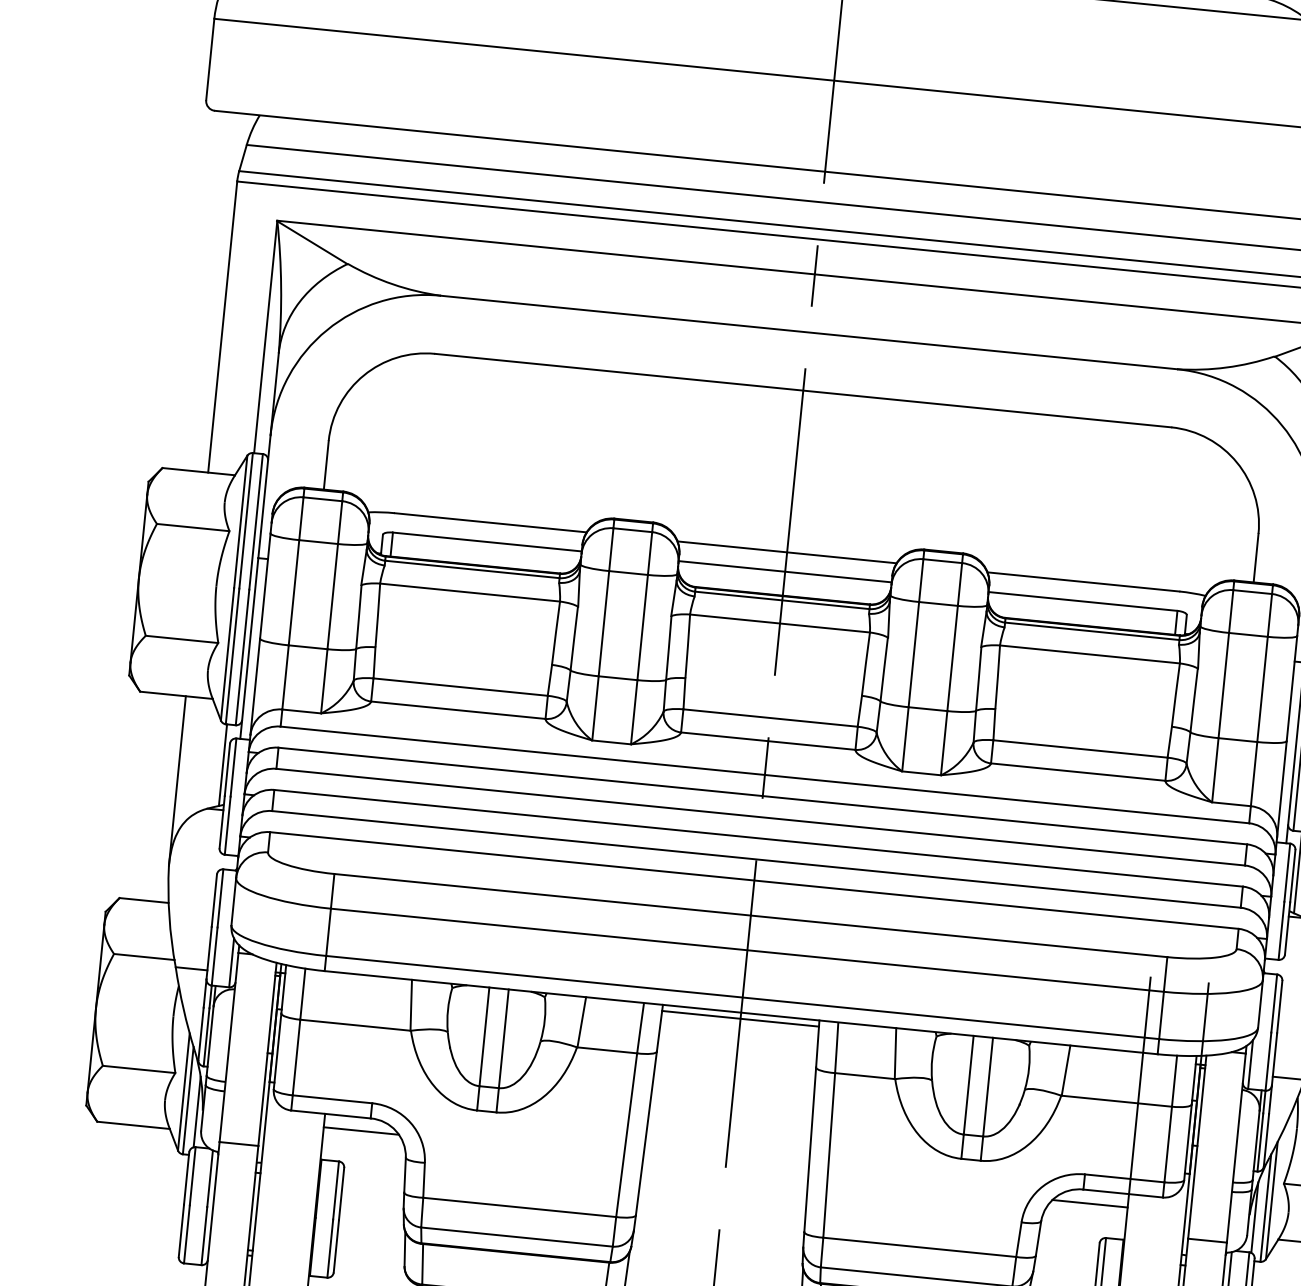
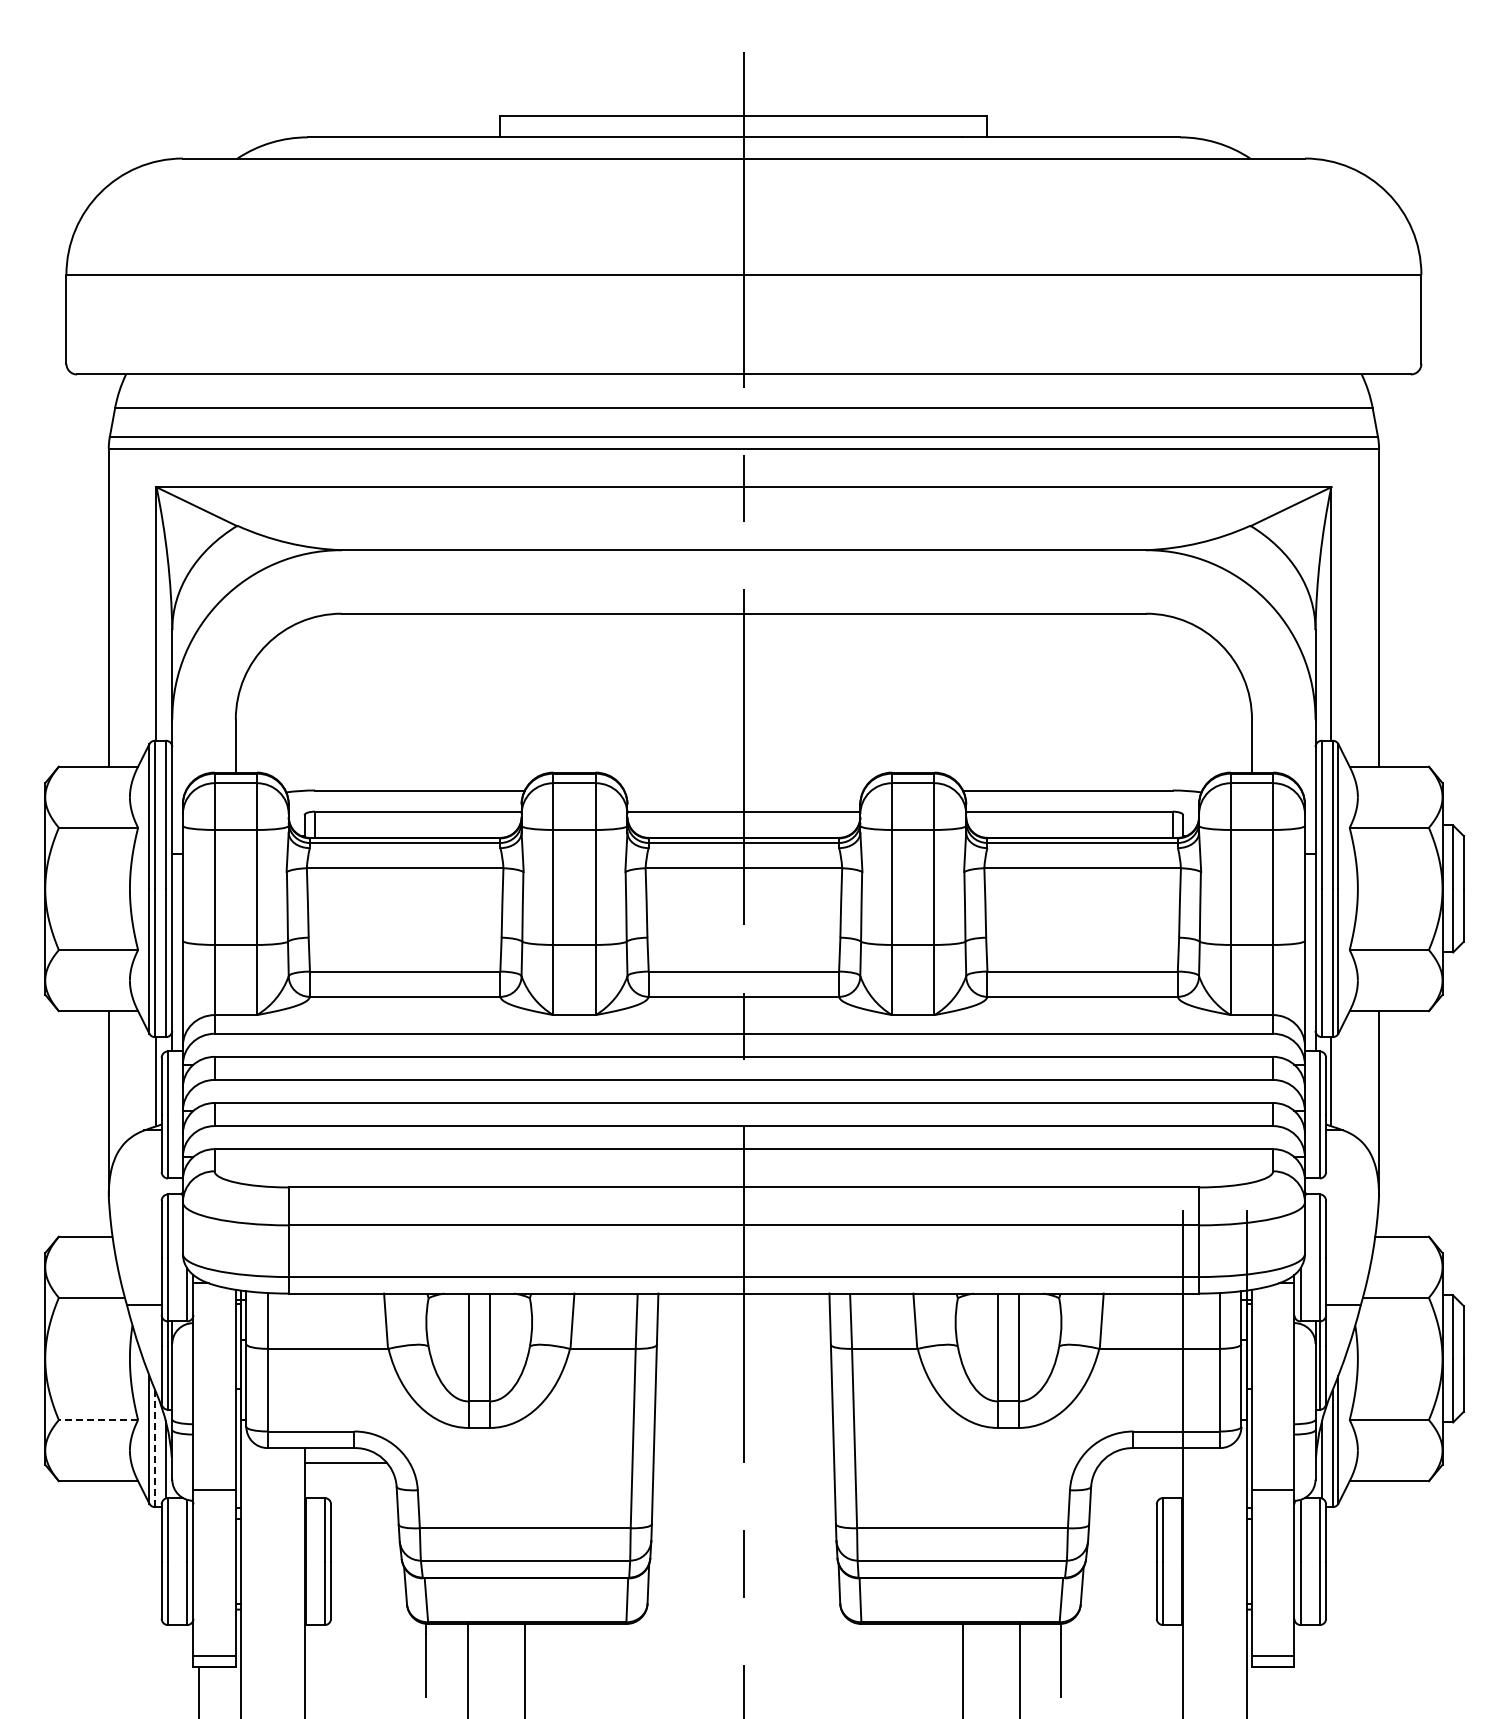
line: (786, 552) -> (743, 790), removed
line: (740, 1018) -> (743, 1300), removed
line: (139, 1069) -> (98, 1420), solid -> dashed
line: (188, 1100) -> (155, 1448), solid -> dashed
line: (1089, 1203) -> (1141, 1462), removed

